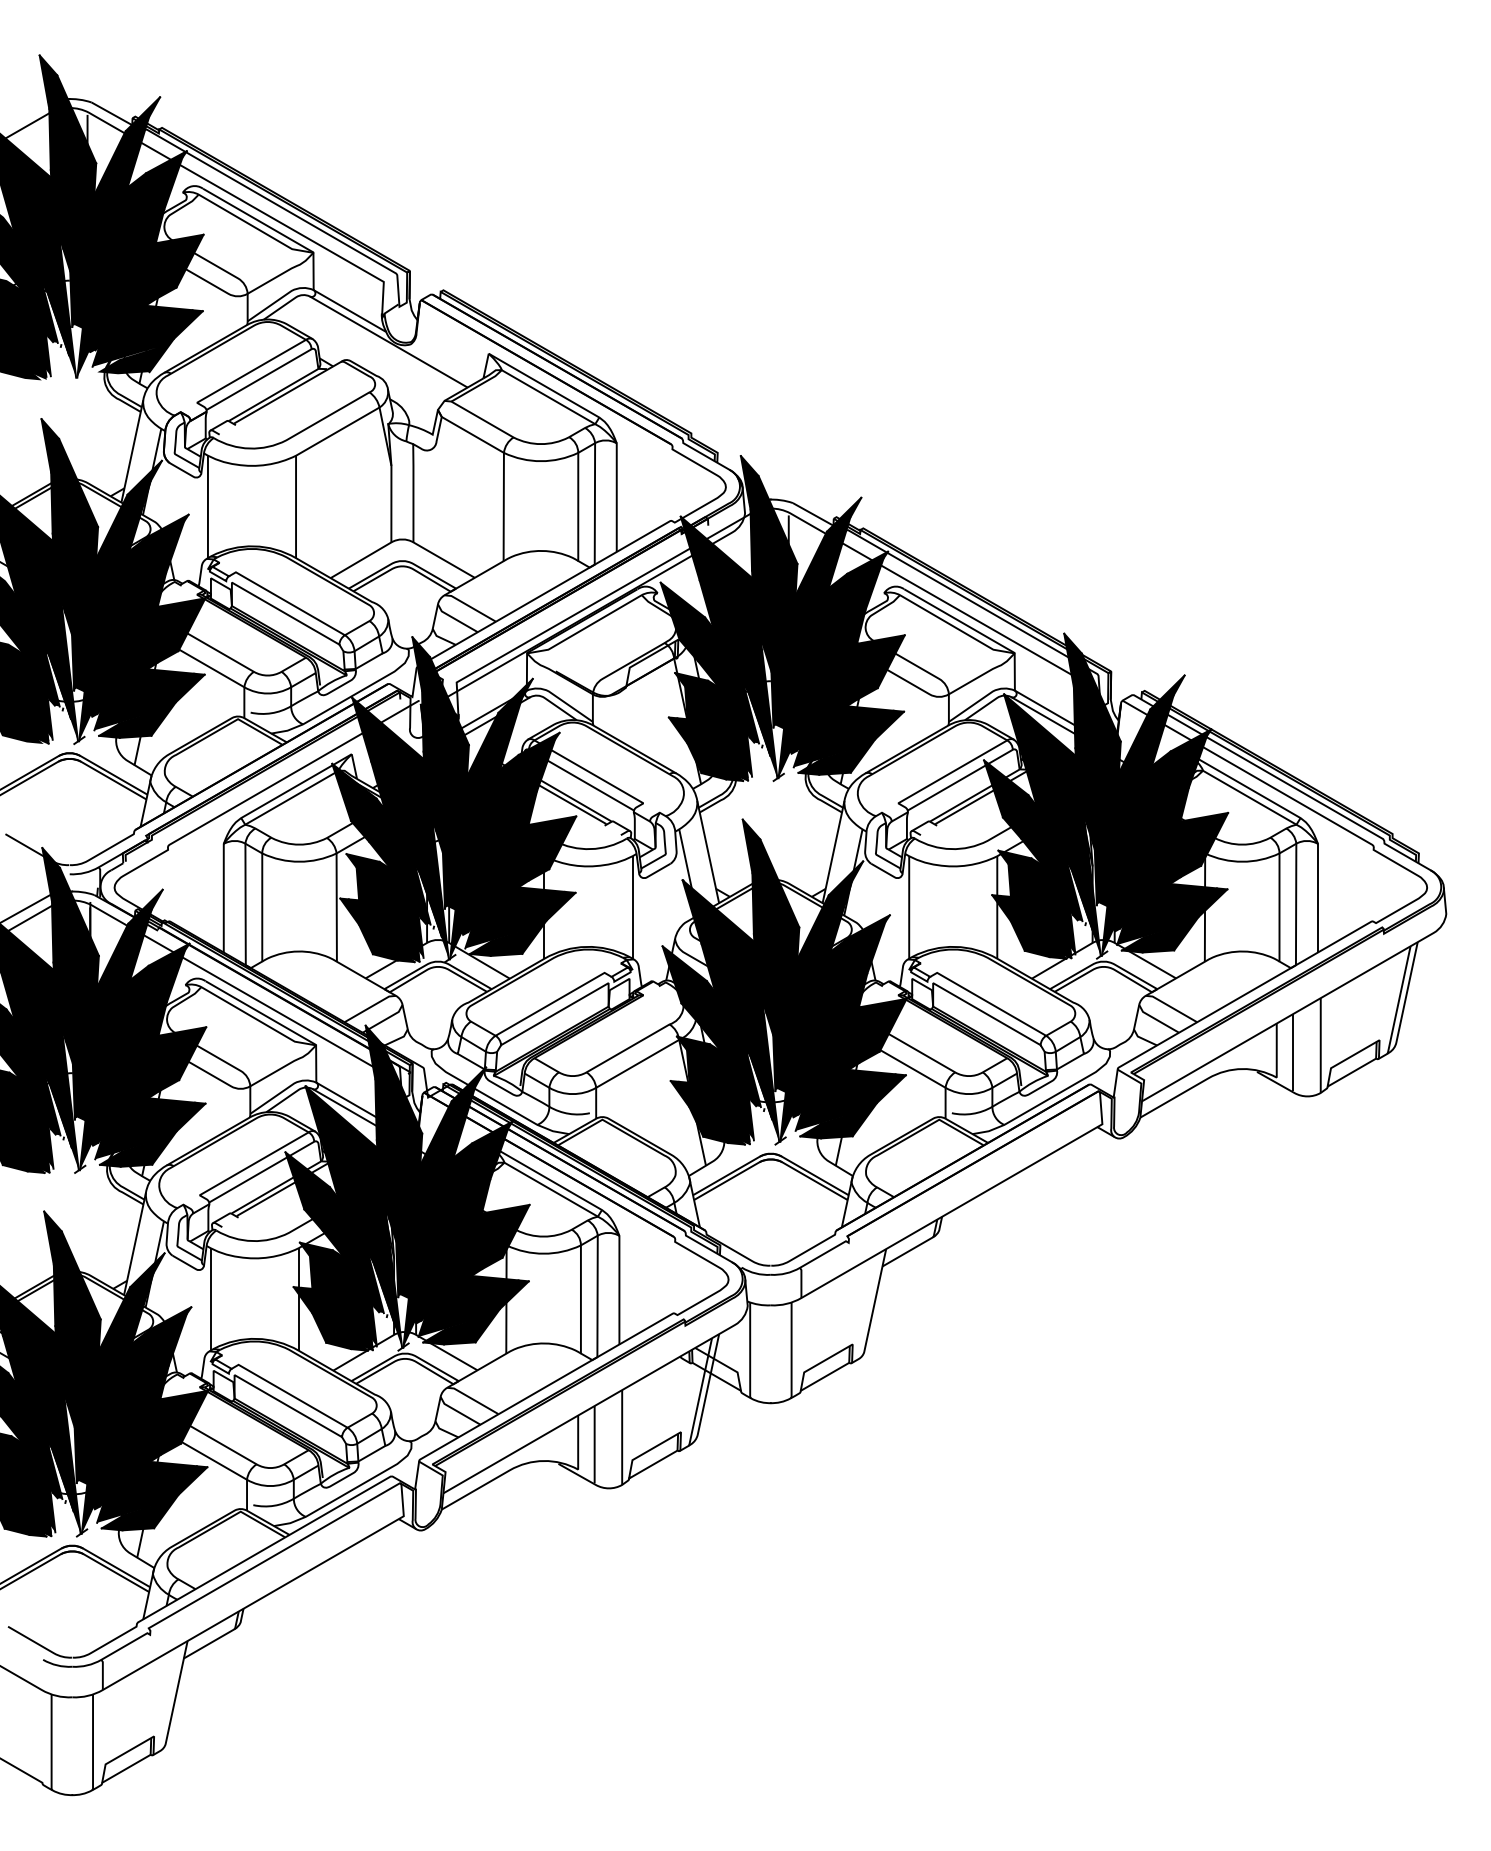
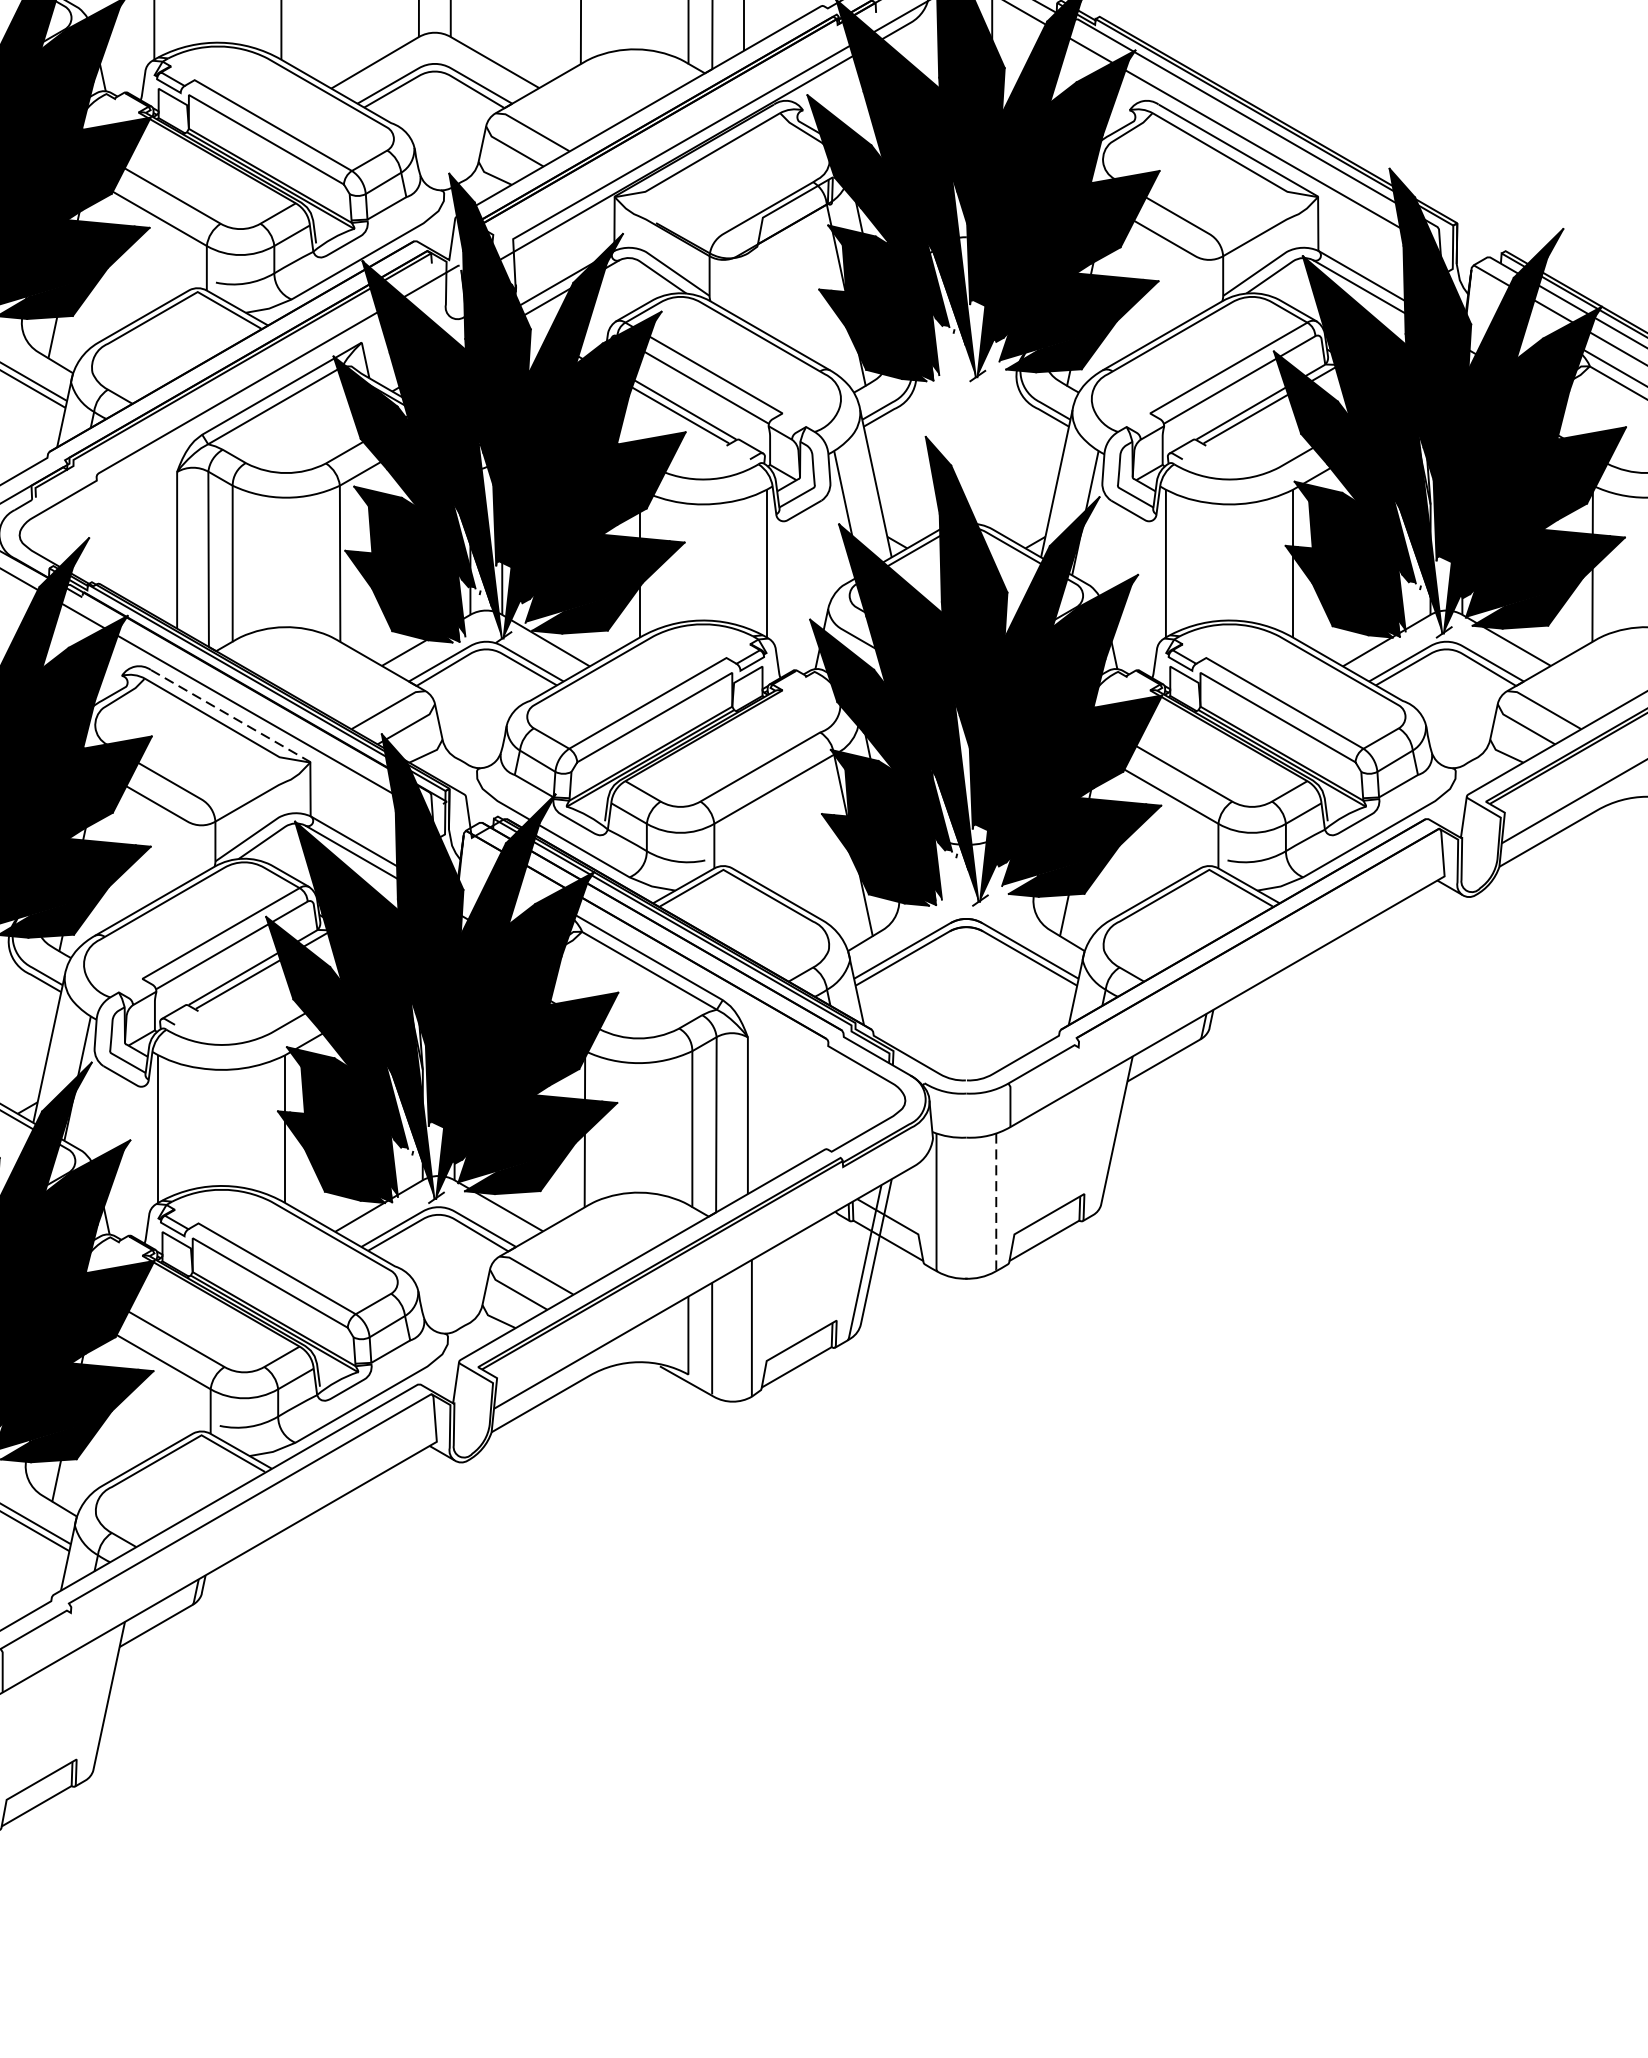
line: (261, 1013) -> (231, 716), solid -> dashed
line: (791, 1351) -> (996, 1204), solid -> dashed

